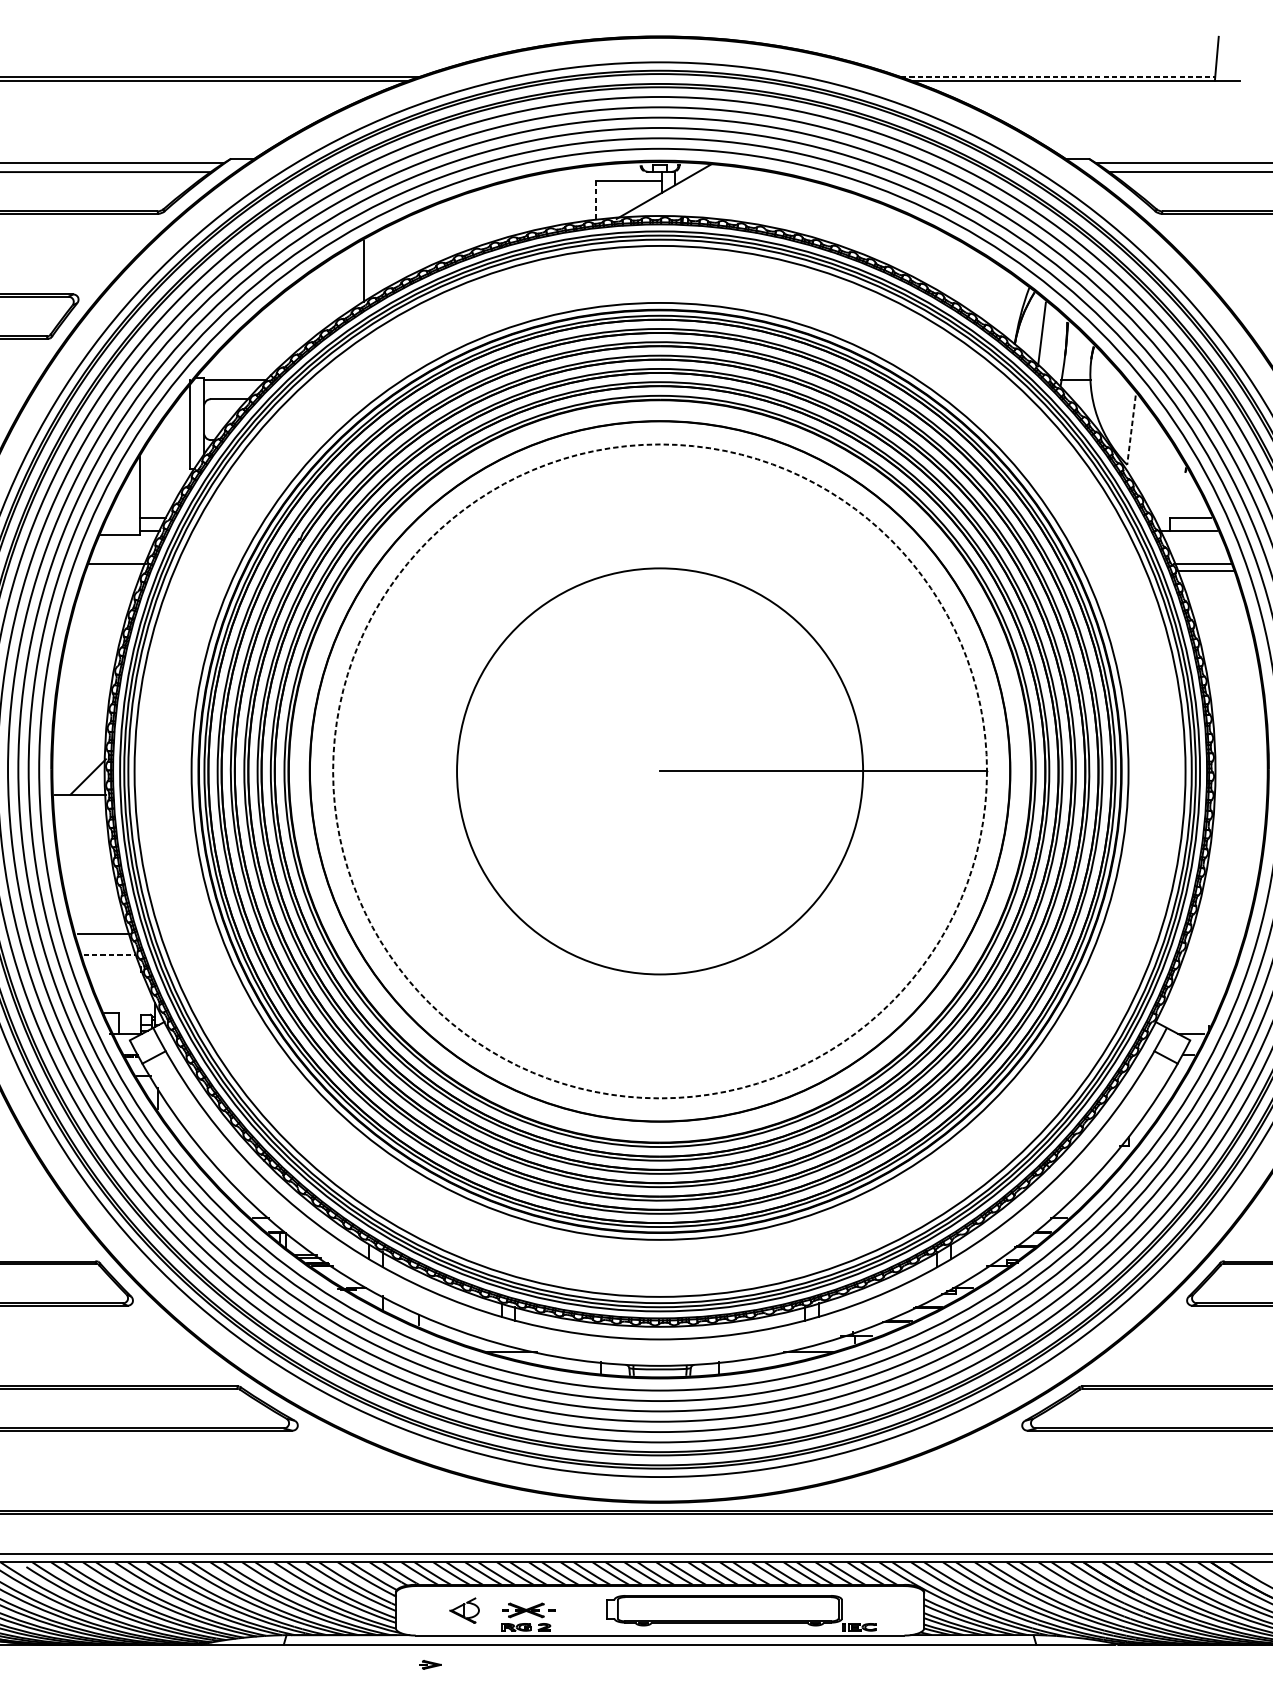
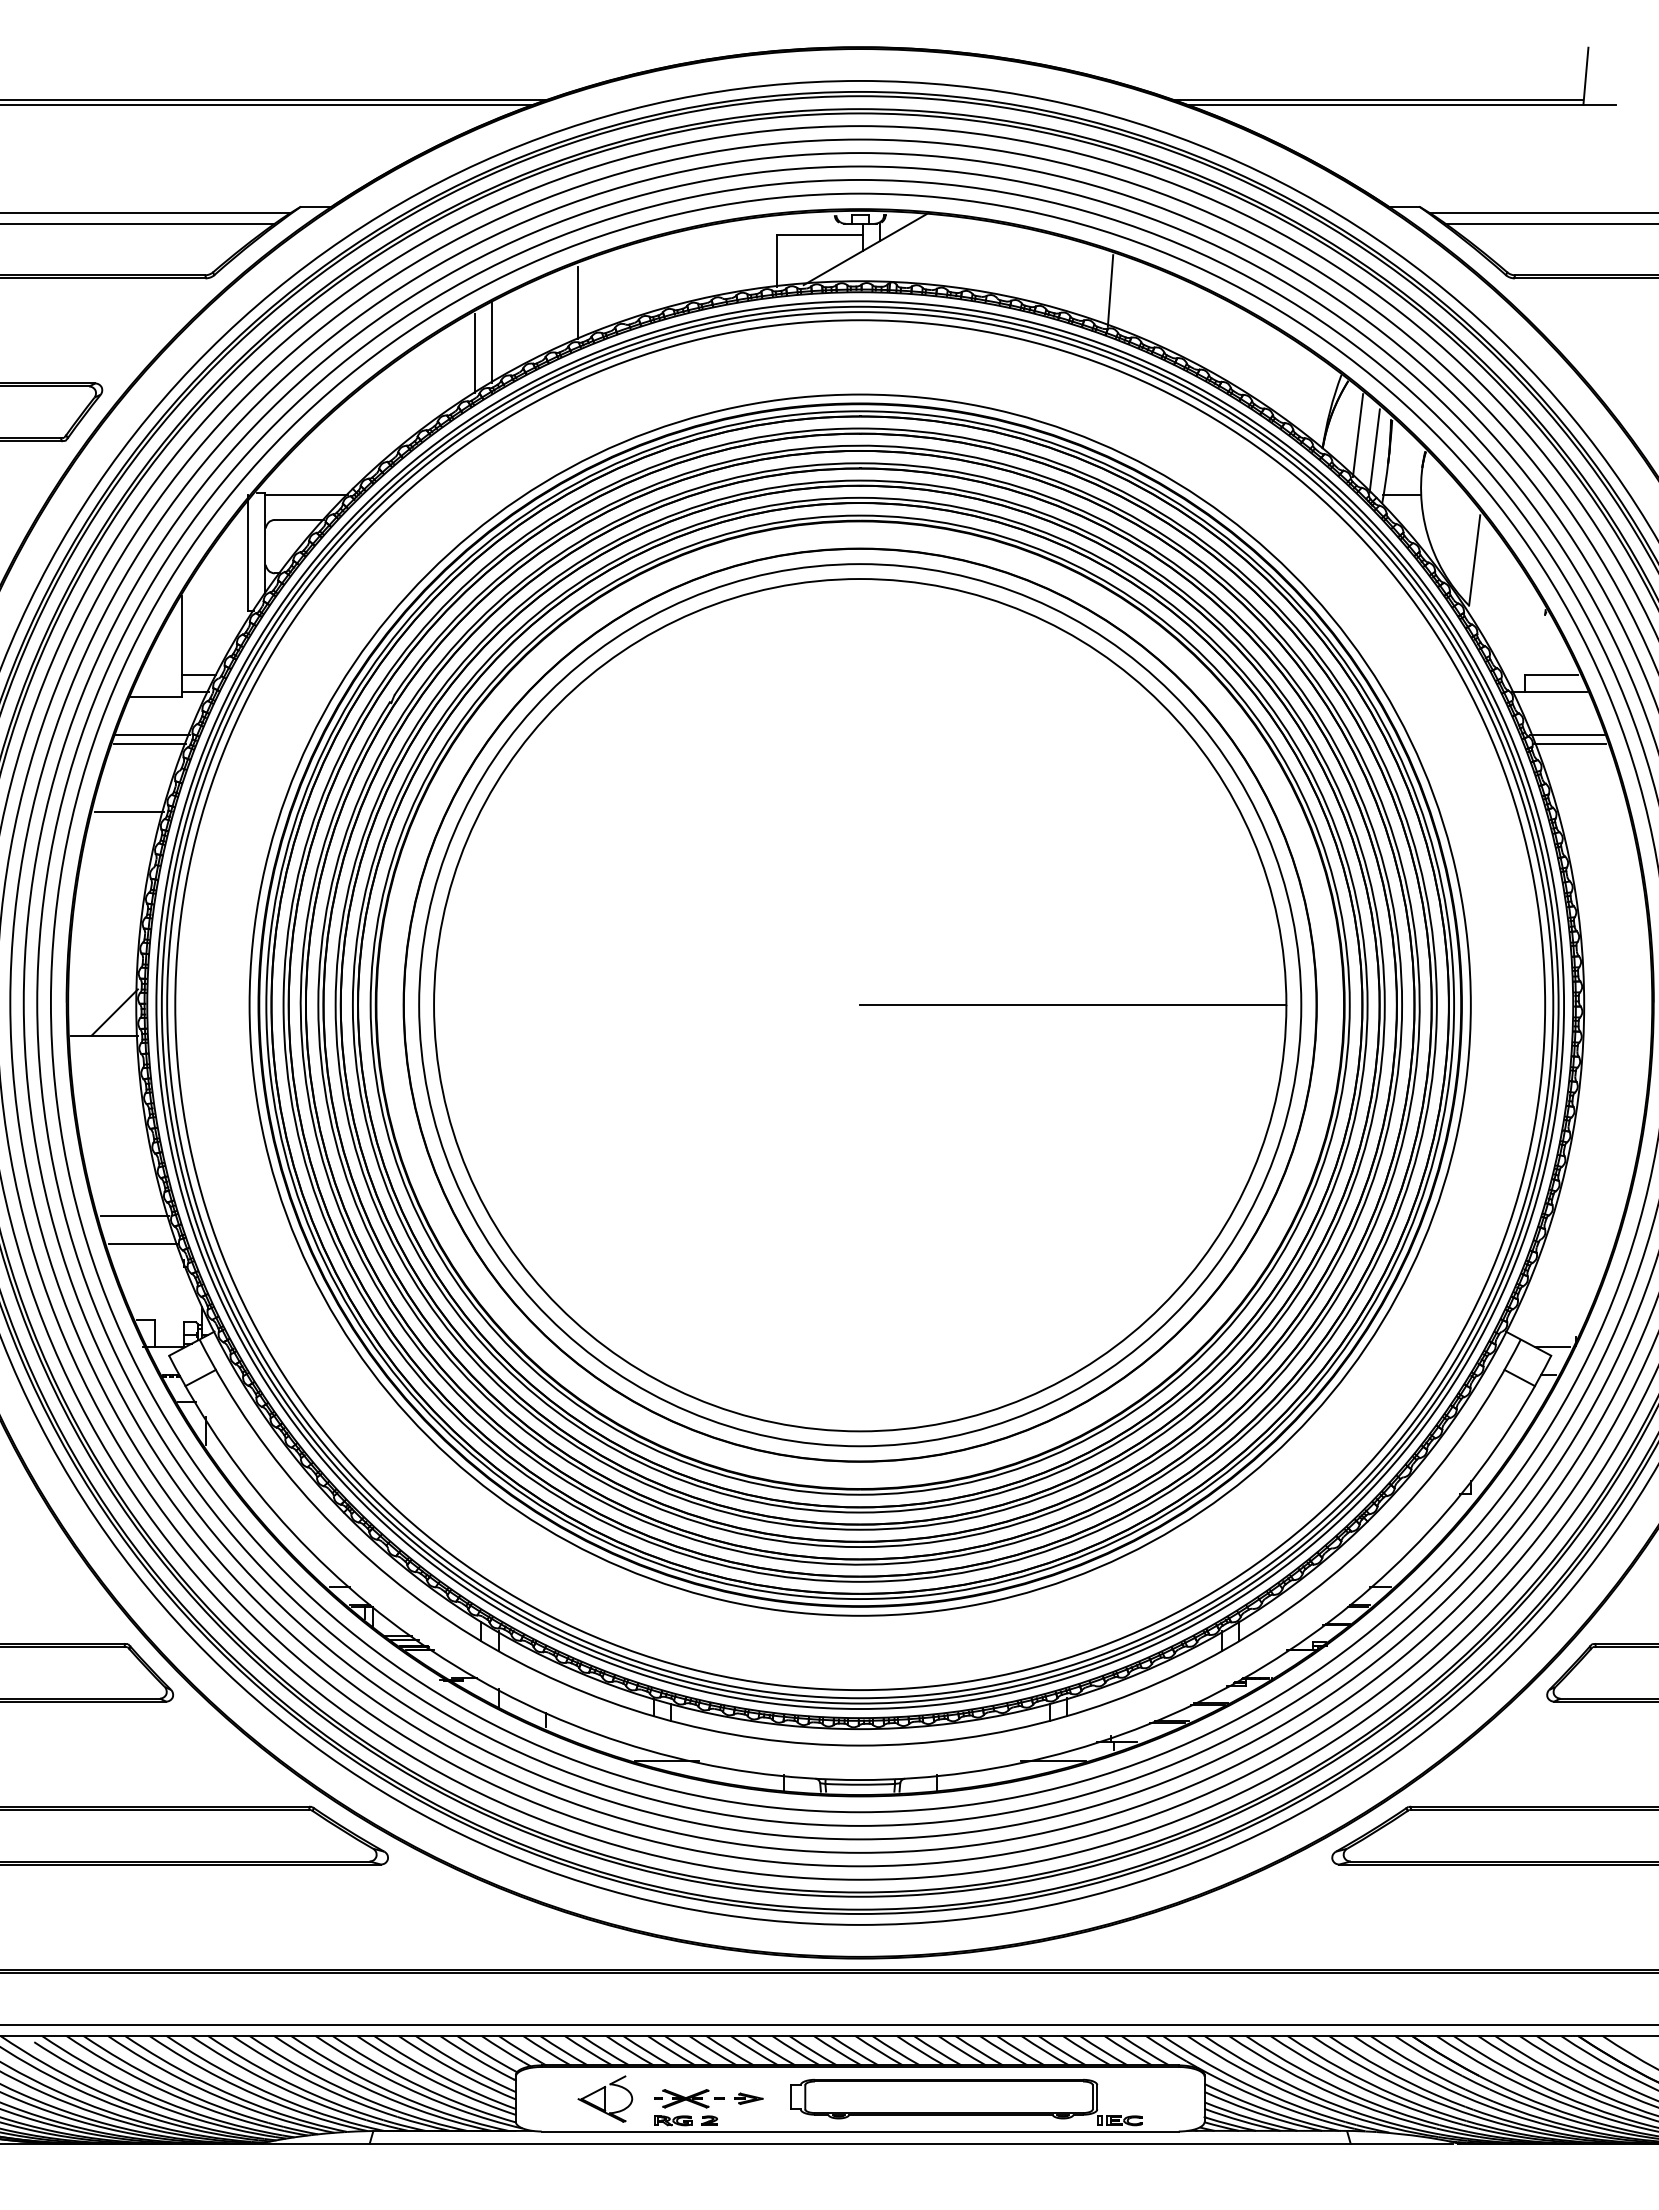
line: (1057, 77) -> (1378, 100), dashed -> solid
line: (595, 200) -> (776, 261), dashed -> solid
line: (852, 223) -> (1110, 290), added
line: (443, 232) -> (577, 302), added
line: (377, 263) -> (491, 342), added
line: (1054, 345) -> (1374, 450), added
line: (1131, 430) -> (1474, 560), dashed -> solid
line: (115, 570) -> (150, 743), added
line: (99, 622) -> (129, 811), added
circle: (660, 771) -> (860, 1005), dashed -> solid
circle: (660, 771) -> (860, 1005), size x1.67
line: (110, 955) -> (143, 1244), dashed -> solid
part: (464, 1610) -> (605, 2098), size x1.43
part: (430, 1664) -> (748, 2098), moved

